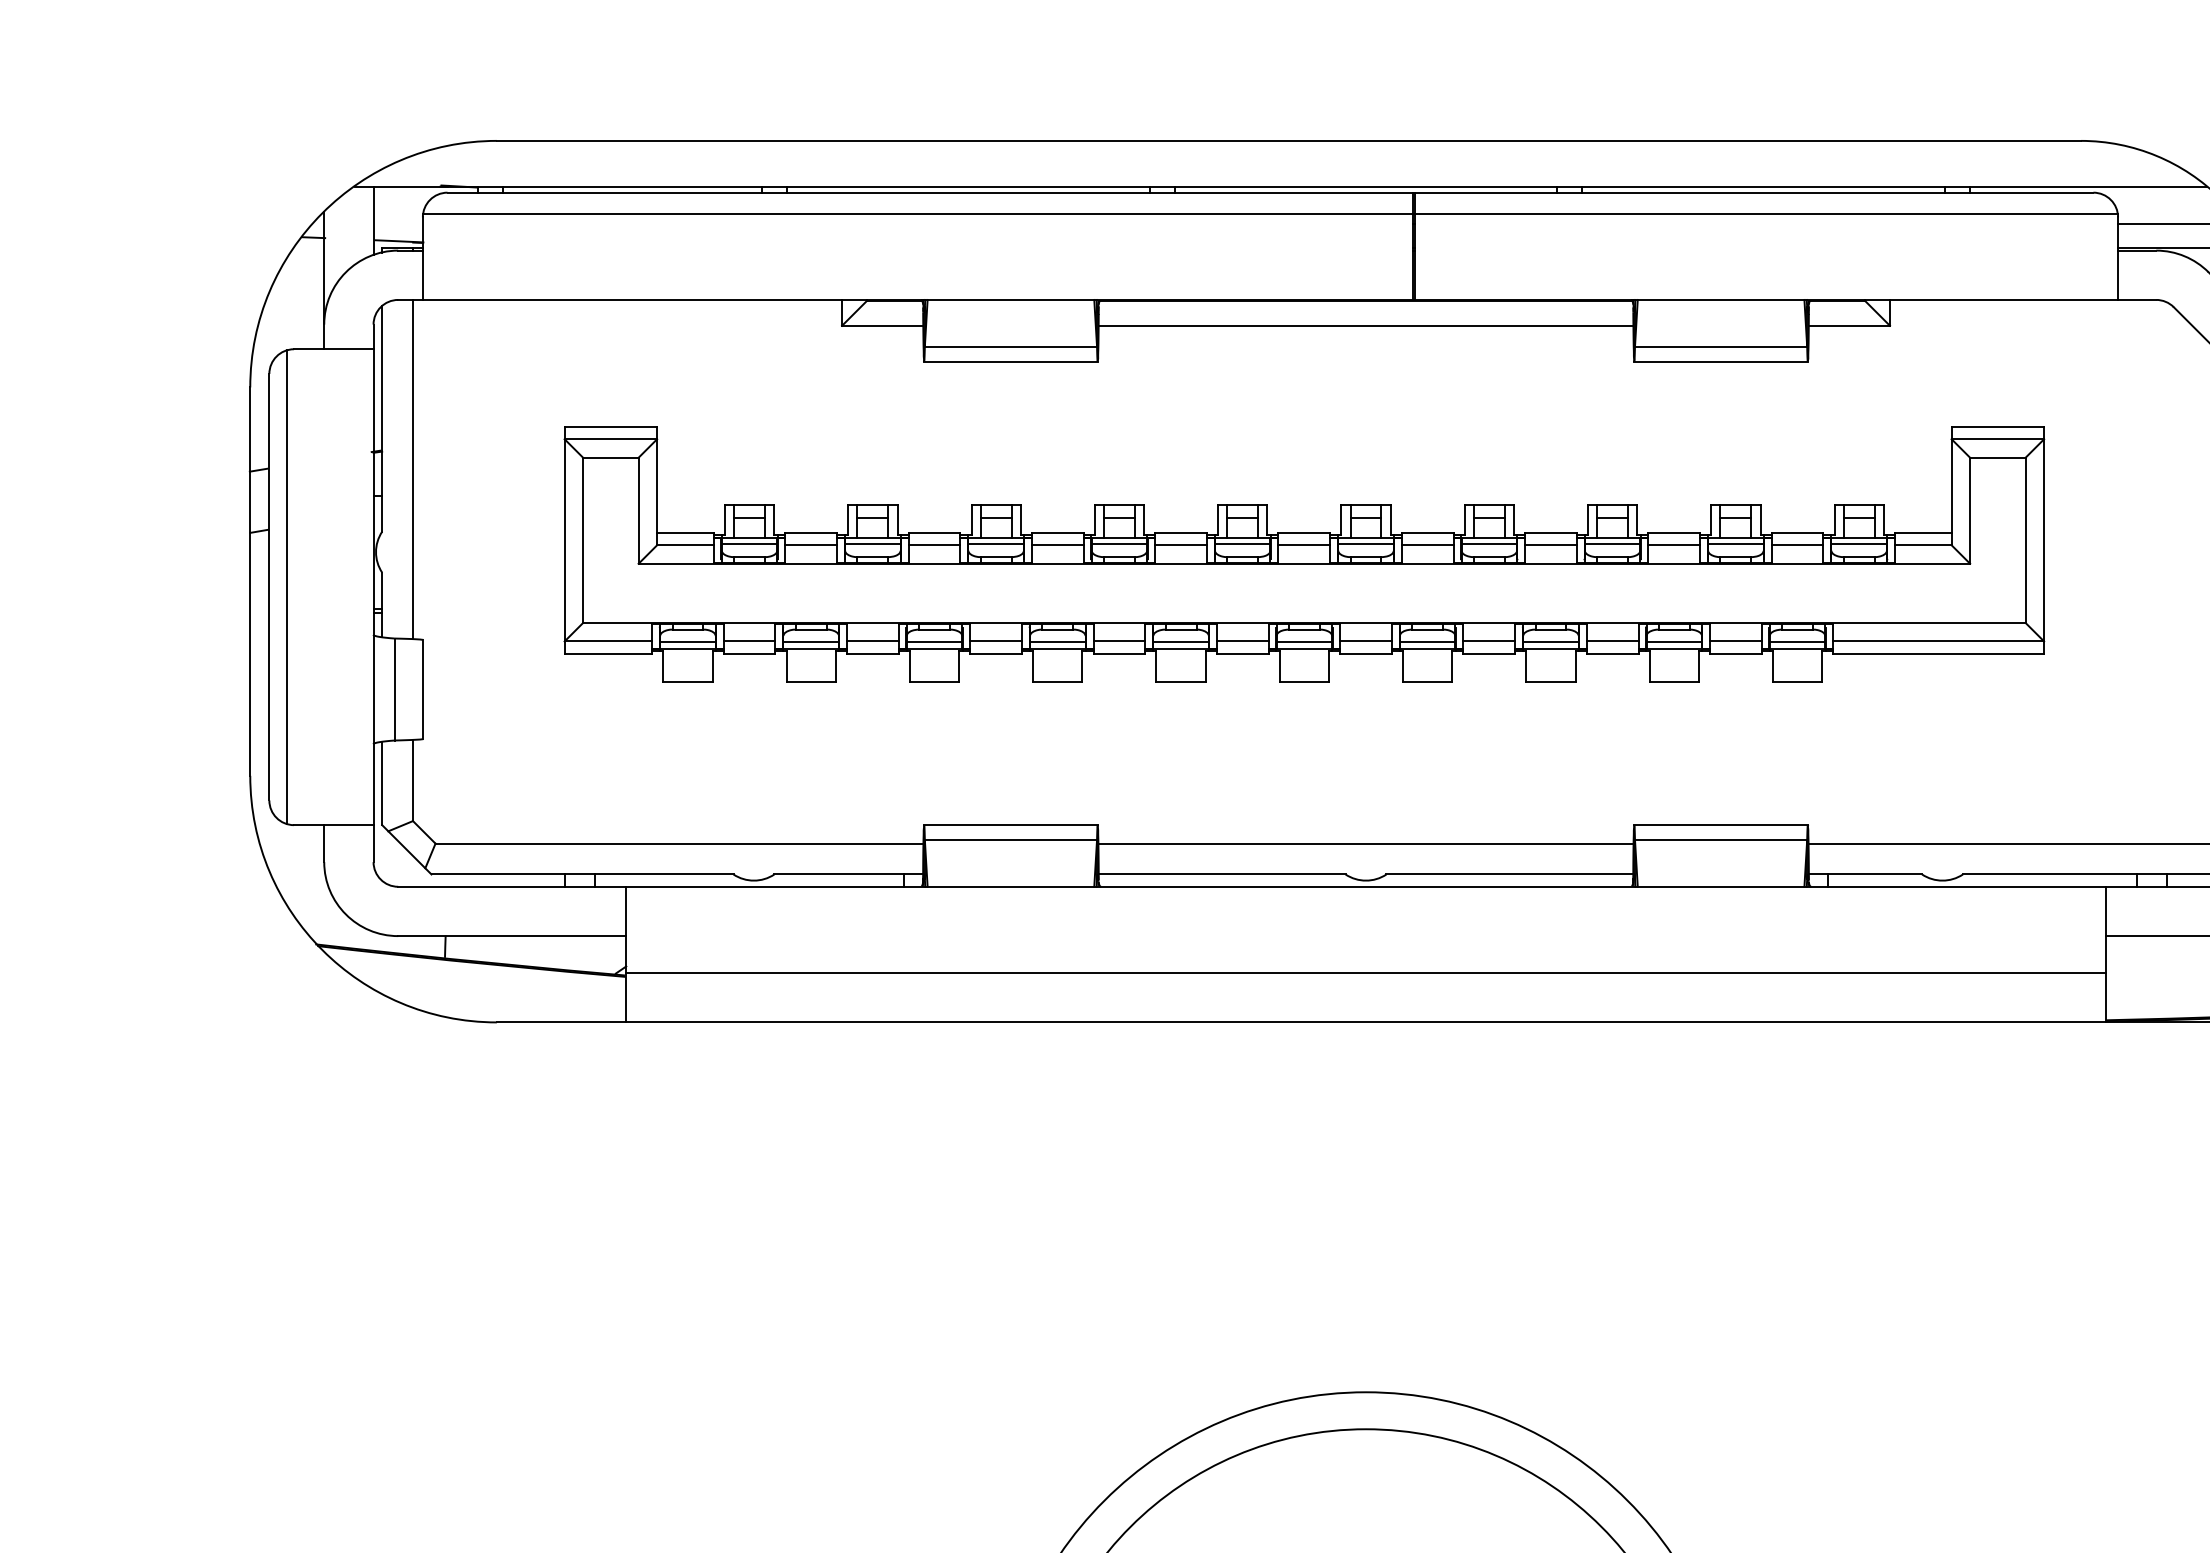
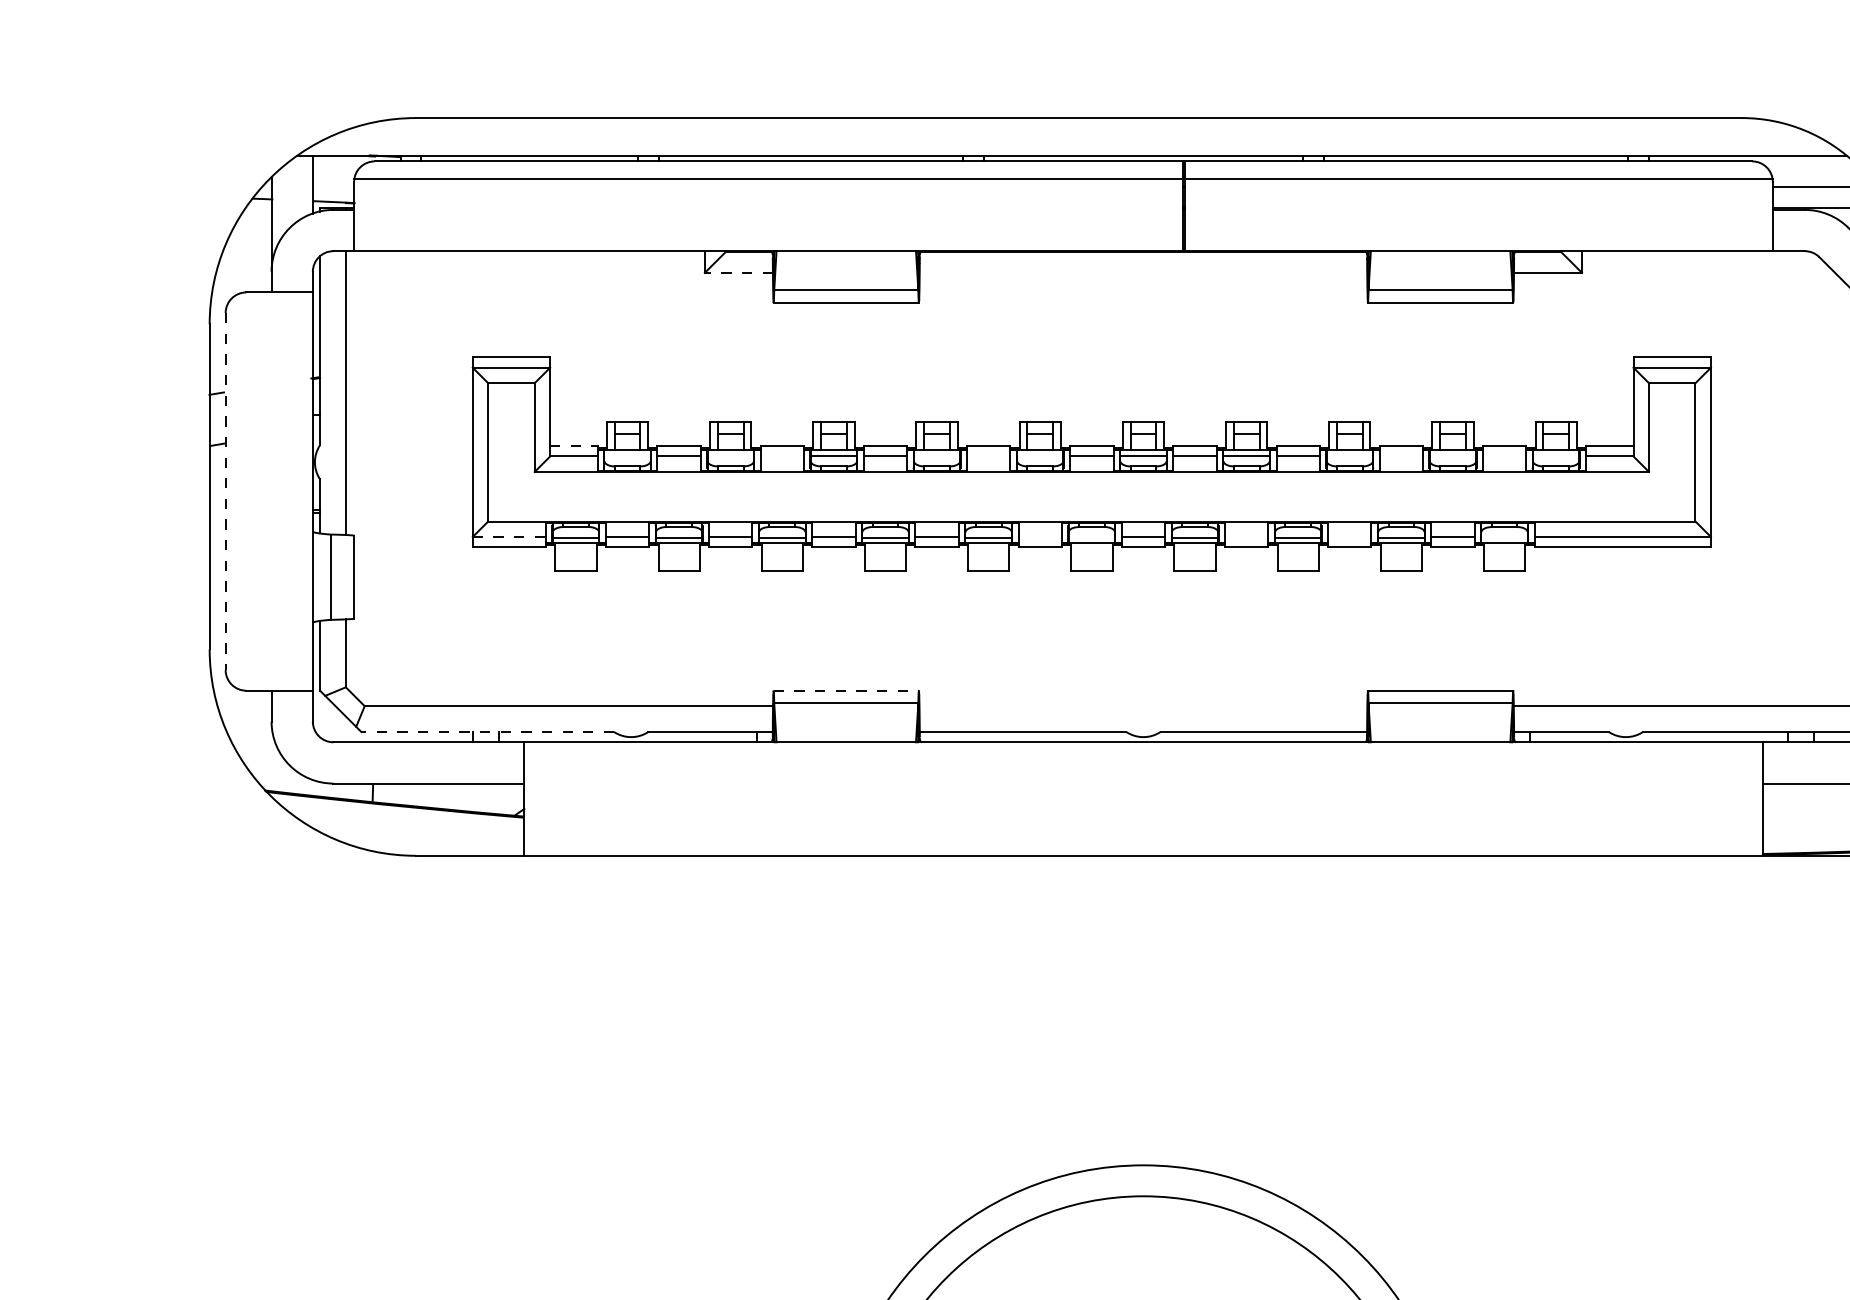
line: (882, 325) -> (738, 272), solid -> dashed
line: (1365, 325) -> (1143, 272), removed
line: (685, 532) -> (573, 445), solid -> dashed
line: (749, 544) -> (627, 455), removed
line: (872, 544) -> (730, 455), removed
line: (1119, 544) -> (937, 455), removed
line: (1242, 544) -> (1040, 455), removed
line: (1612, 544) -> (1349, 455), removed
line: (1735, 544) -> (1452, 455), removed
line: (1858, 544) -> (1555, 455), removed
line: (934, 545) -> (782, 456), removed
line: (1180, 545) -> (988, 456), removed
line: (1674, 545) -> (1401, 456), removed
line: (1797, 545) -> (1504, 456), removed
line: (269, 587) -> (225, 491), solid -> dashed
line: (287, 587) -> (240, 491), removed
line: (608, 641) -> (509, 537), solid -> dashed
line: (1242, 641) -> (1040, 537), removed
line: (1489, 641) -> (1246, 537), removed
line: (1612, 641) -> (1349, 537), removed
line: (1304, 642) -> (1091, 537), removed
line: (1797, 642) -> (1504, 537), removed
line: (1010, 825) -> (845, 691), solid -> dashed
line: (1365, 843) -> (1143, 706), removed
line: (582, 874) -> (487, 732), solid -> dashed
line: (1365, 973) -> (1143, 814), removed

